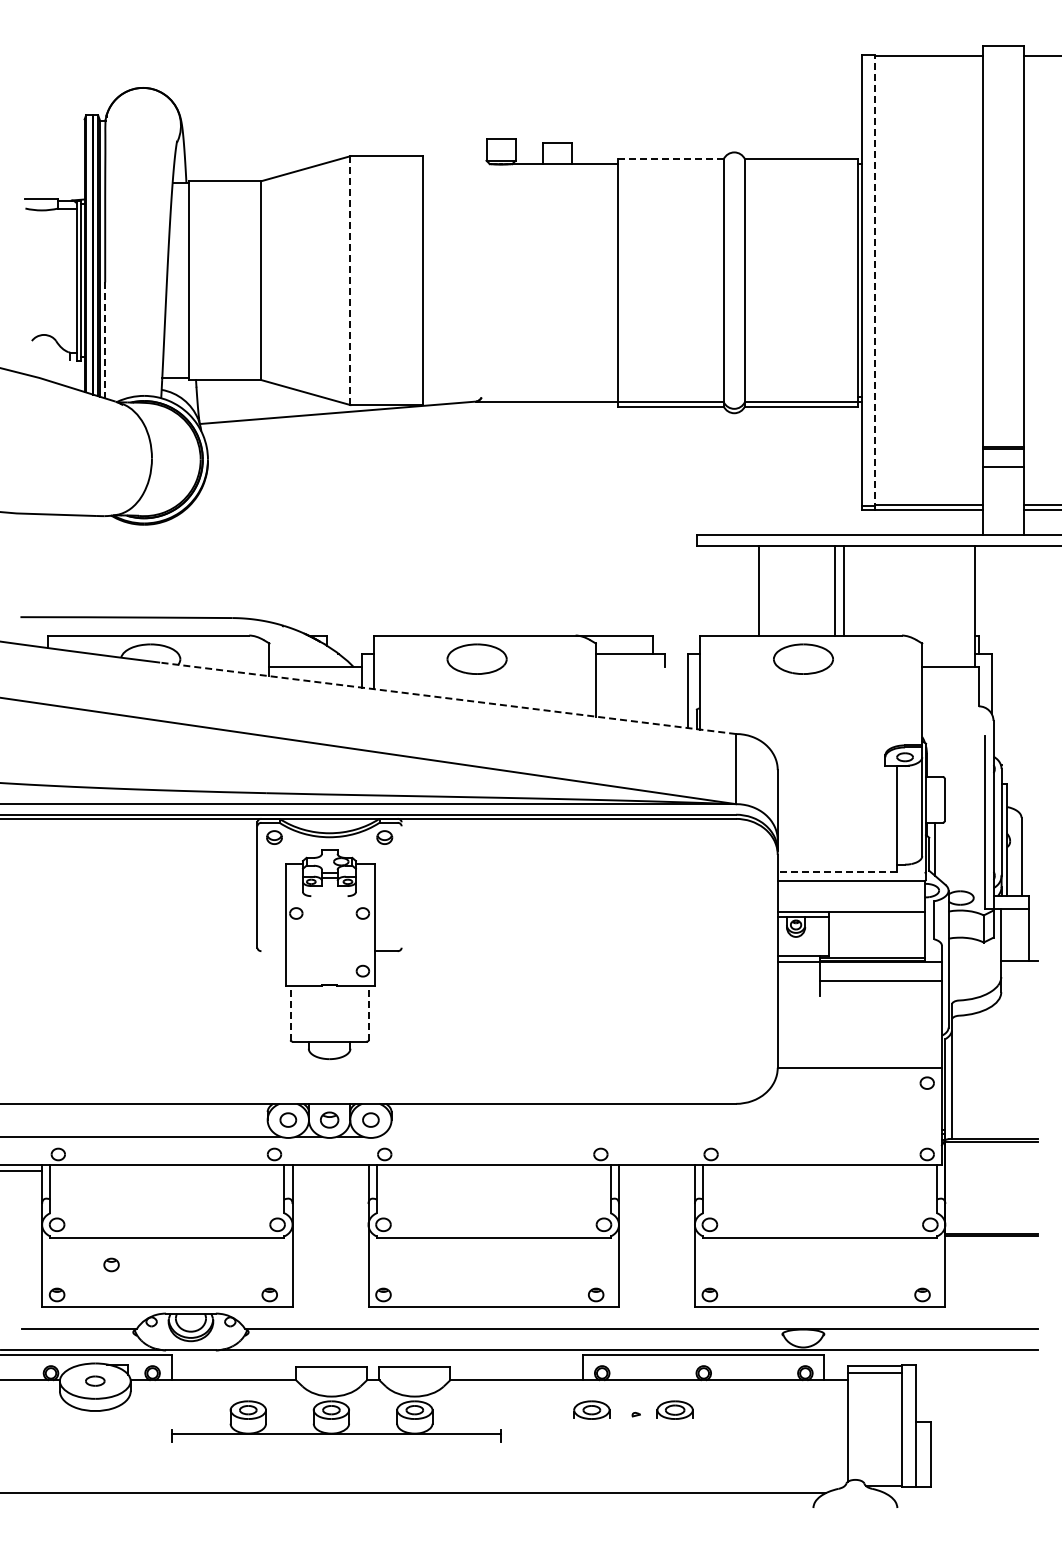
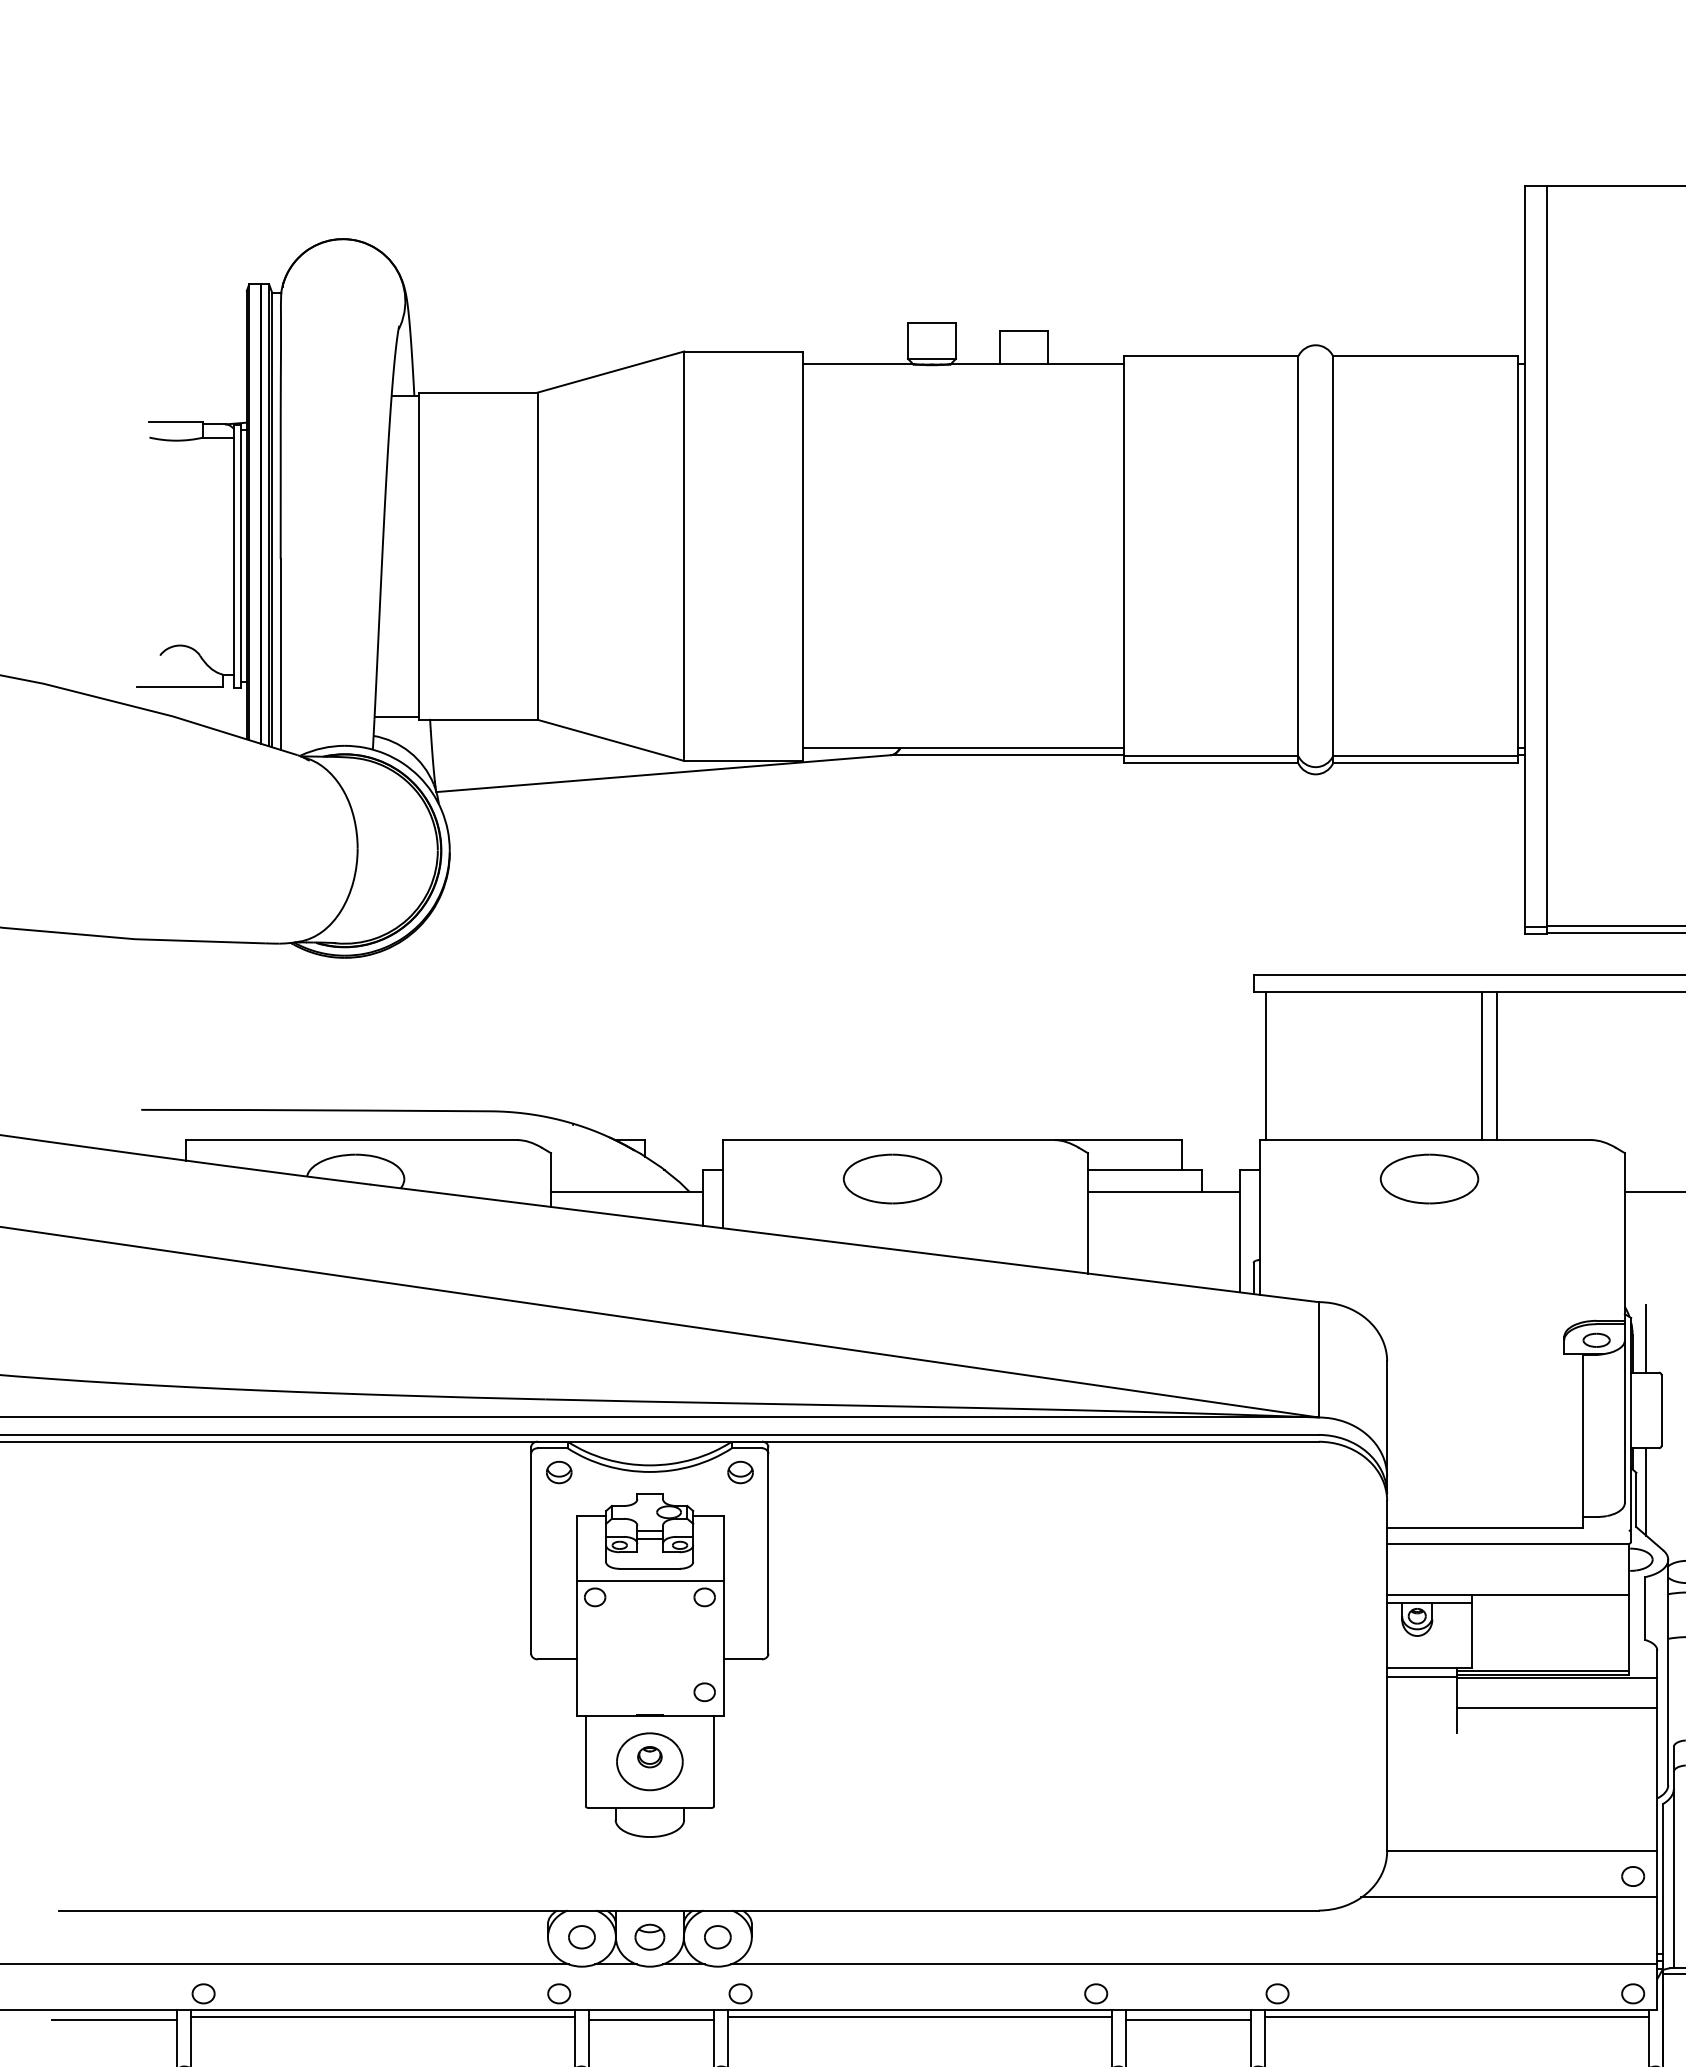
line: (670, 159) -> (1210, 356), dashed -> solid
line: (455, 164) -> (857, 365), added
line: (350, 281) -> (684, 557), dashed -> solid
line: (874, 282) -> (1546, 559), dashed -> solid
line: (105, 340) -> (281, 654), dashed -> solid
line: (43, 359) -> (179, 685), added
line: (519, 397) -> (962, 748), added
line: (759, 590) -> (1266, 1065), moved
line: (641, 667) -> (1163, 1192), added
line: (447, 698) -> (843, 1243), dashed -> solid
line: (935, 755) -> (1646, 1337), added
line: (836, 871) -> (1483, 1528), dashed -> solid
line: (401, 884) -> (768, 1549), added
line: (329, 896) -> (649, 1569), added
line: (329, 903) -> (649, 1580), added
line: (273, 951) -> (557, 1659), added
line: (290, 1012) -> (585, 1760), dashed -> solid
line: (368, 1012) -> (713, 1760), dashed -> solid
part: (329, 1013) -> (649, 1761), added
line: (851, 1095) -> (1508, 1896), added
line: (659, 1136) -> (1192, 1964), added
line: (167, 1168) -> (383, 2016), added
line: (493, 1168) -> (919, 2016), added
line: (820, 1168) -> (1457, 2016), added
line: (330, 1170) -> (651, 2020), added
line: (656, 1170) -> (1187, 2020), added

